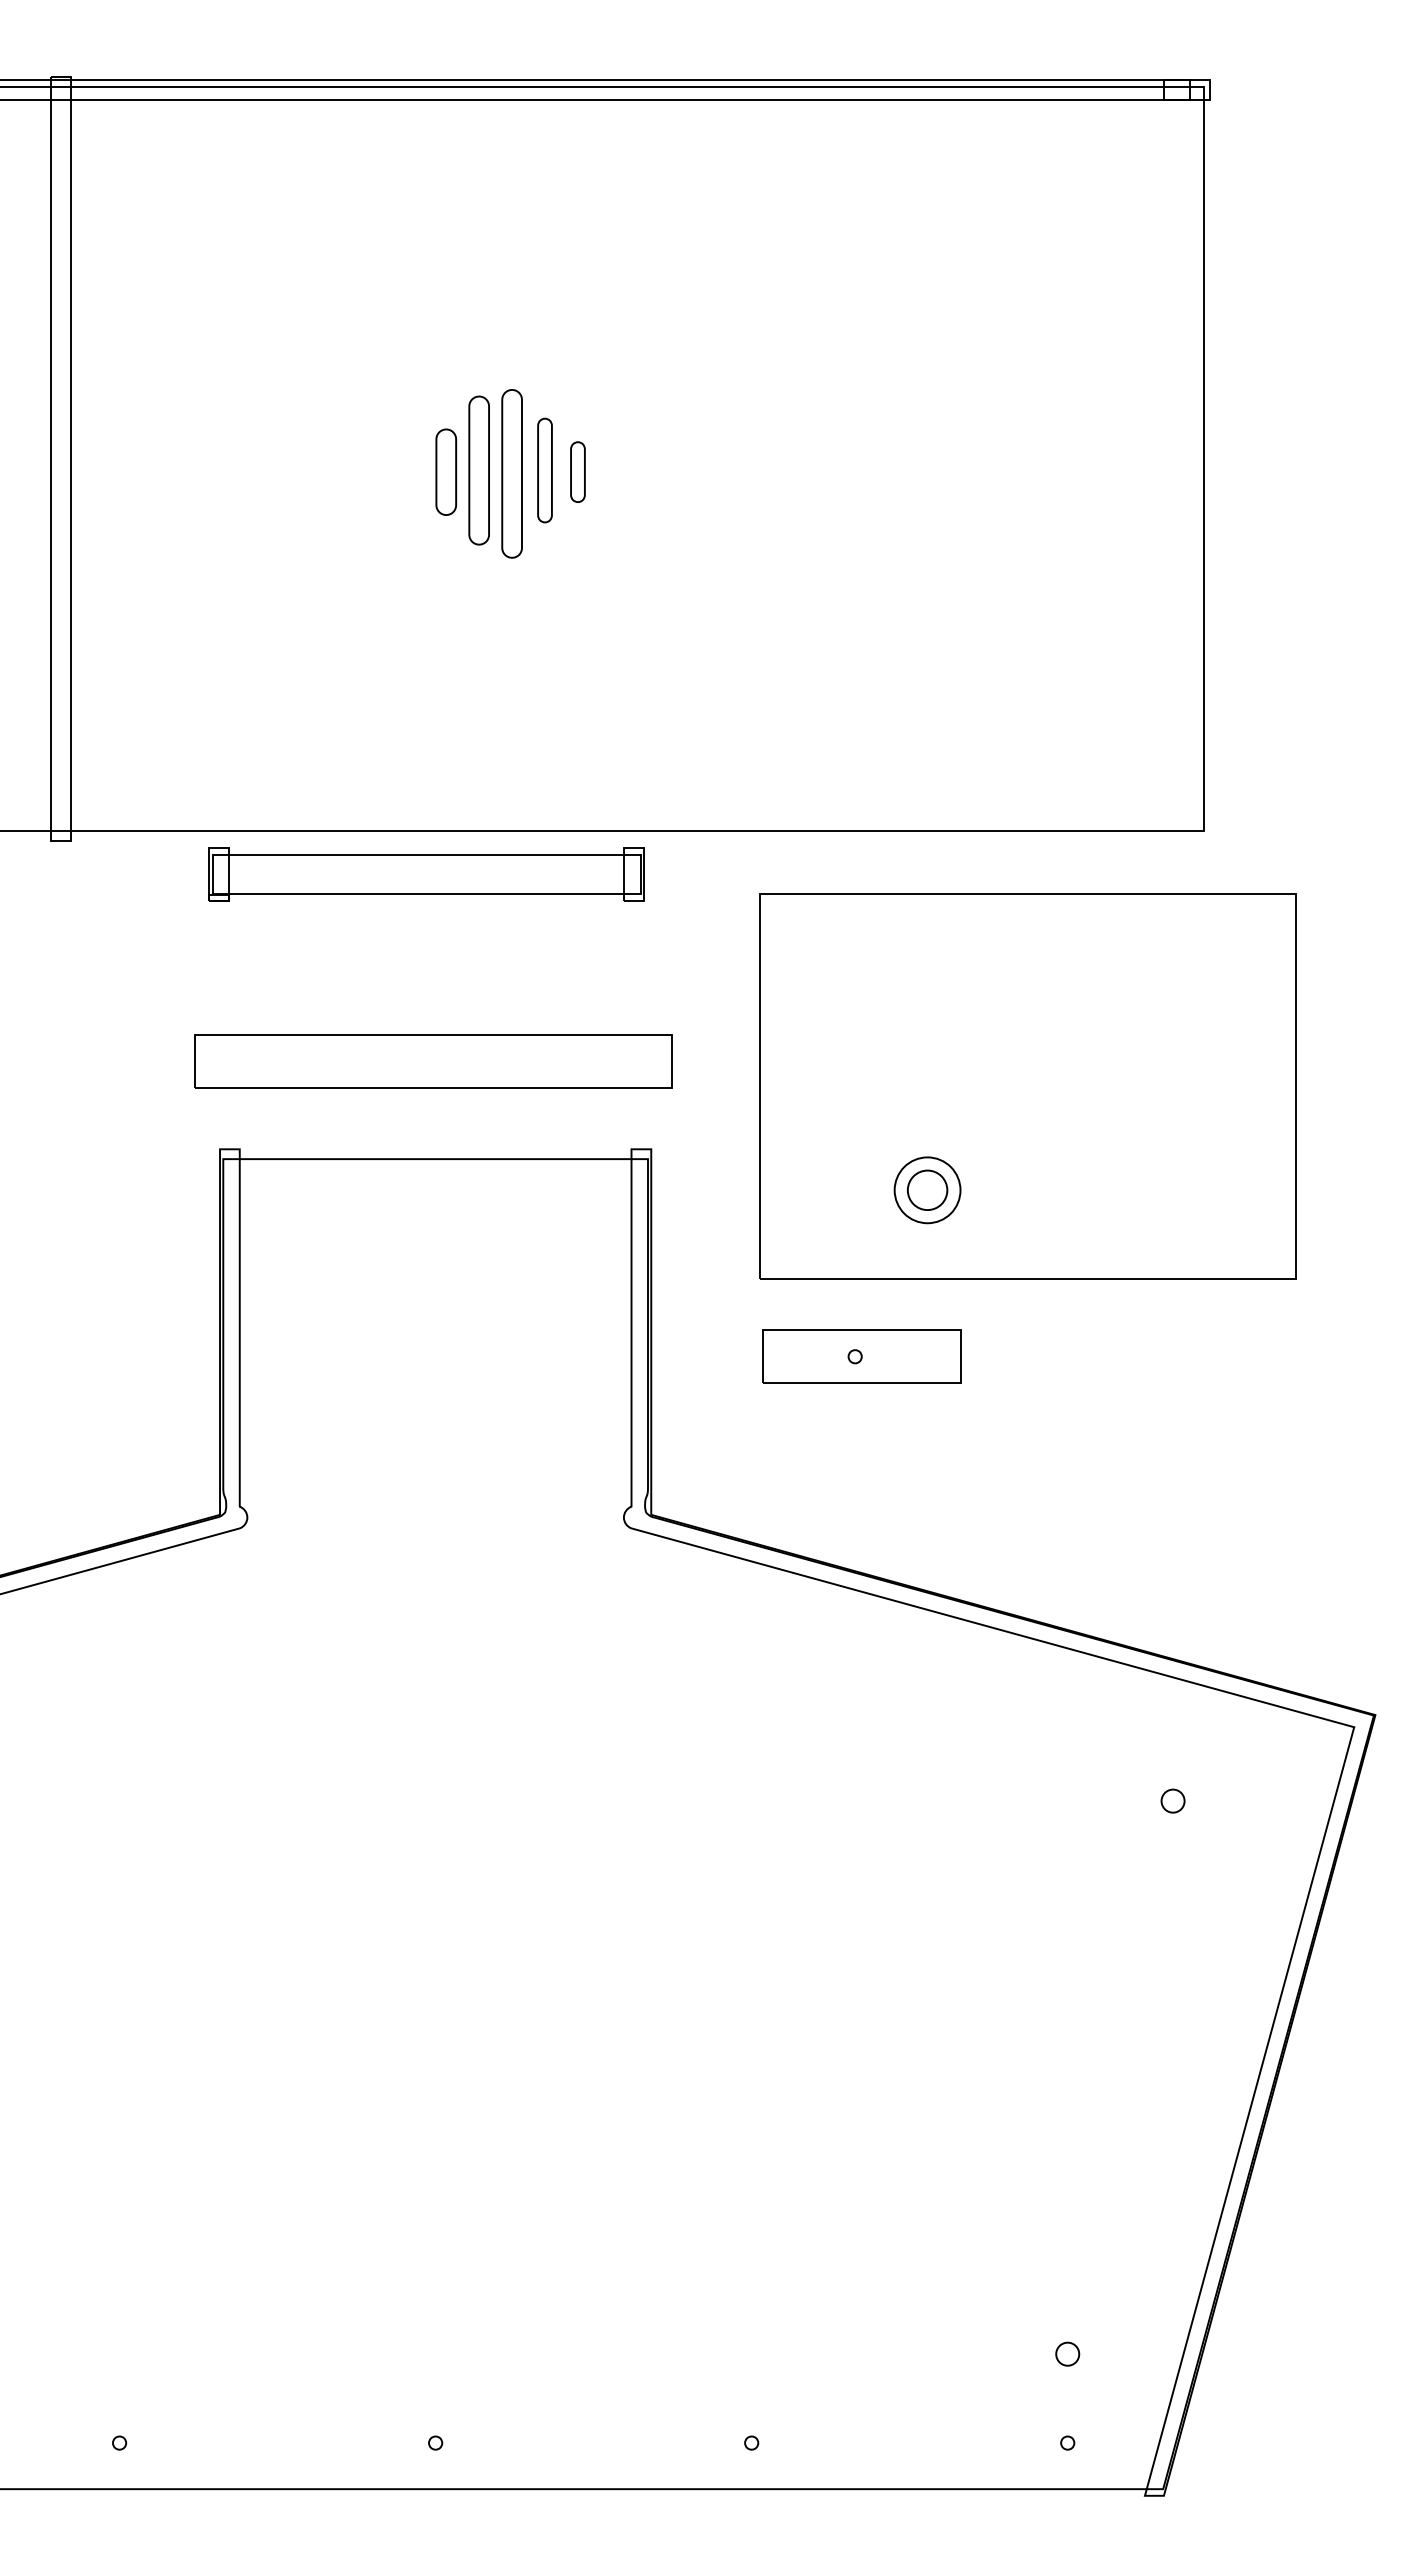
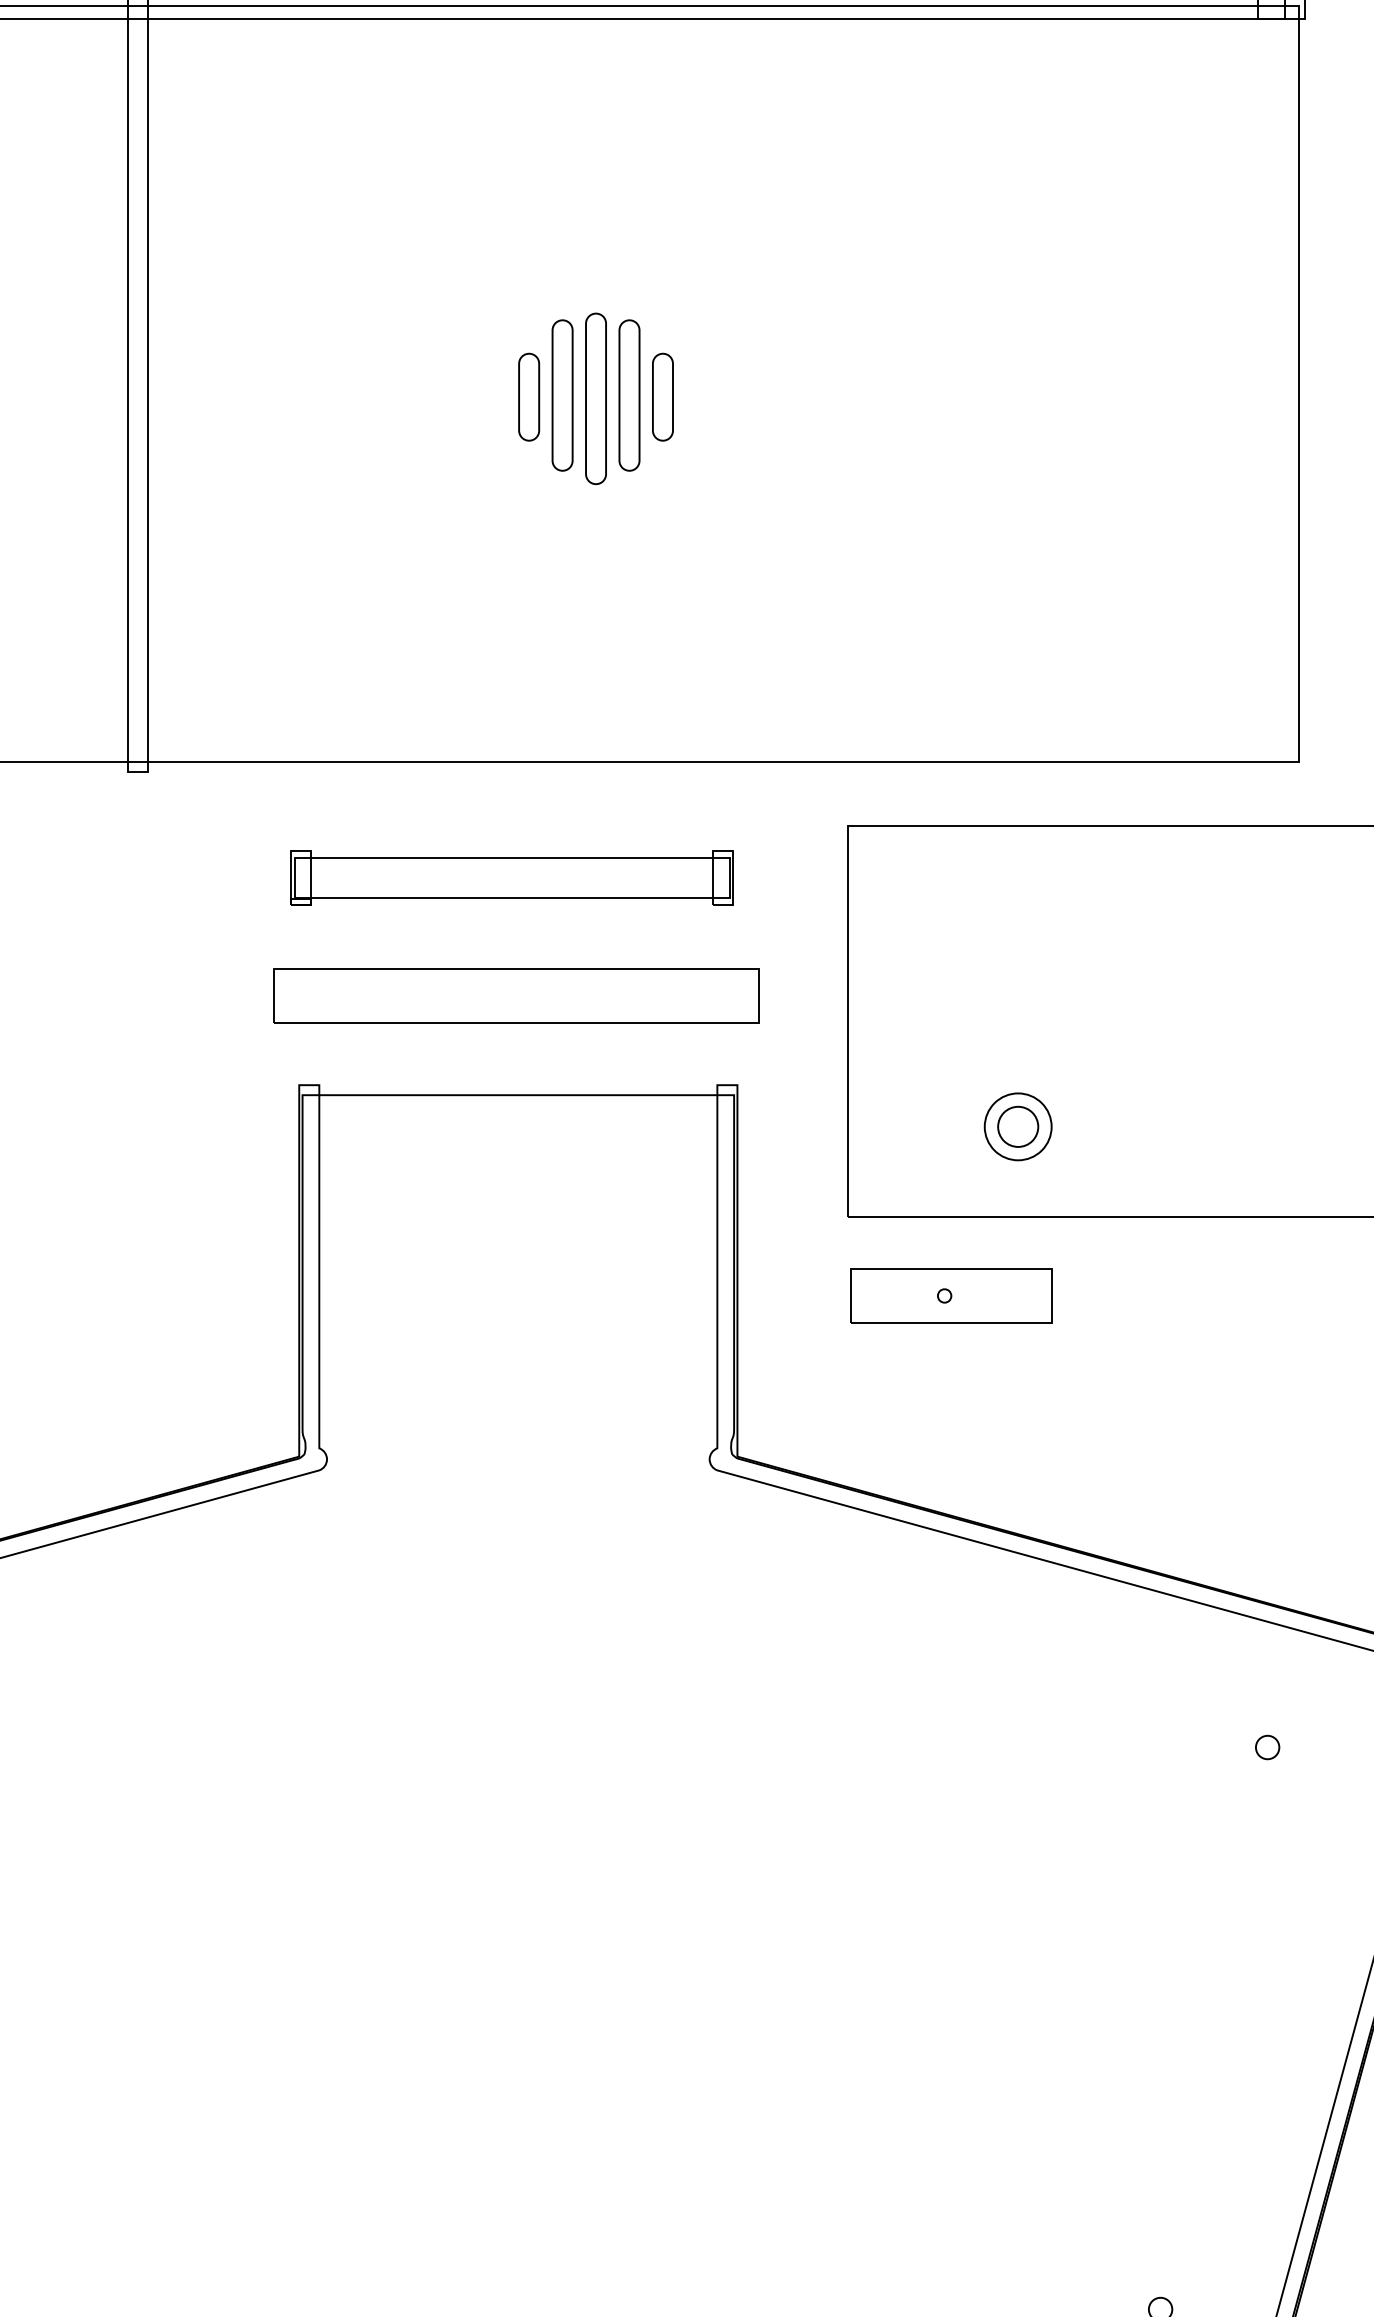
part: (544, 470) -> (628, 395), size x1.43
part: (577, 471) -> (662, 396), size x1.43
part: (426, 874) -> (512, 878), moved

